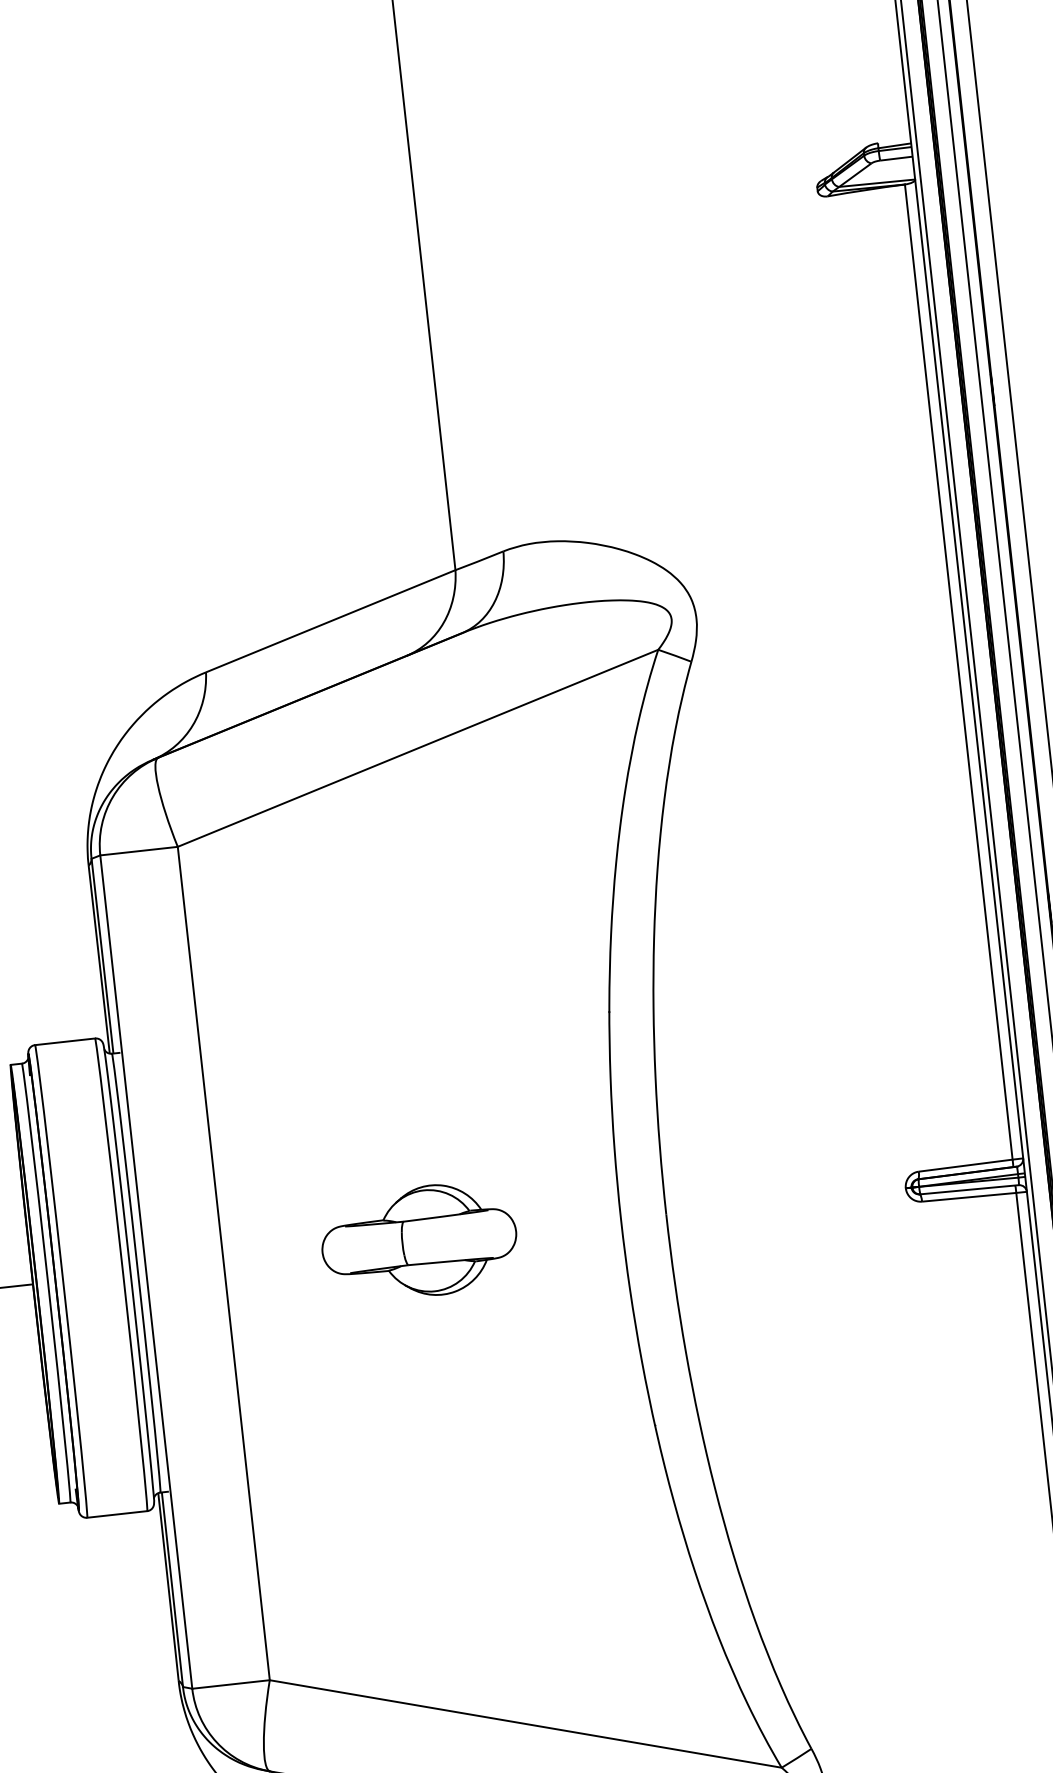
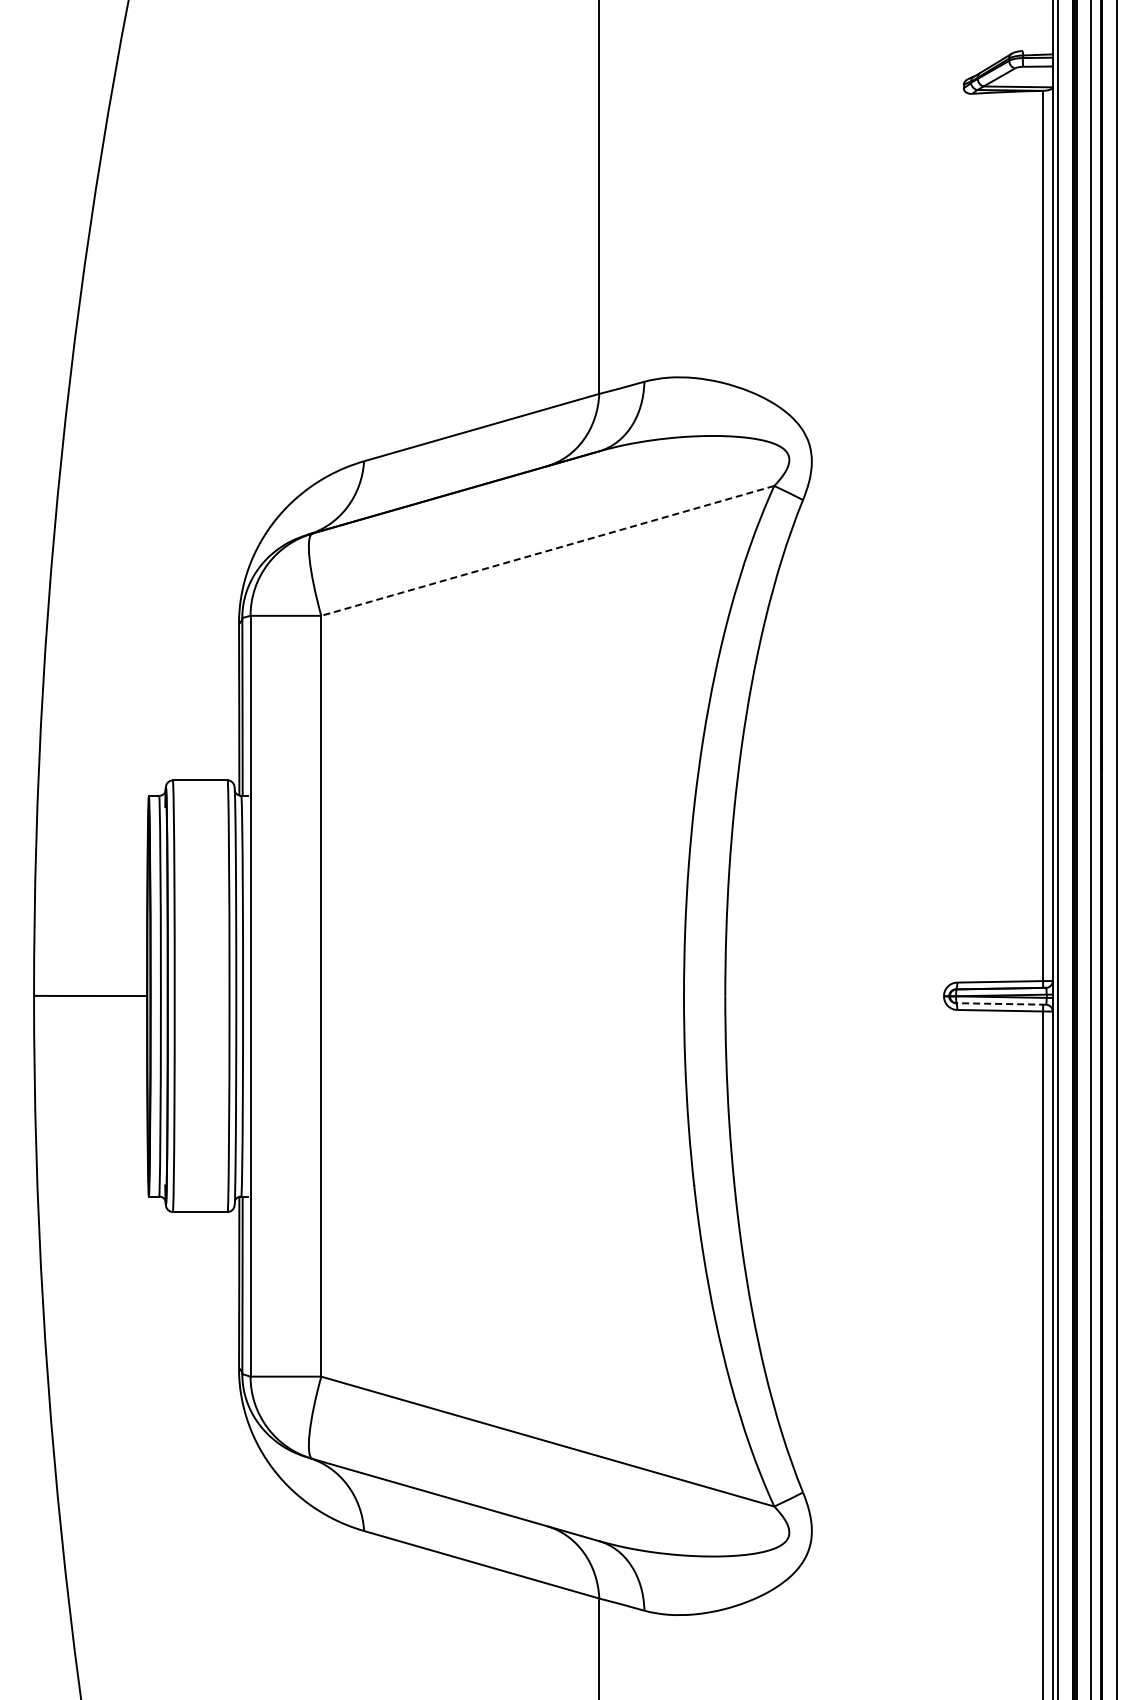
line: (417, 747) -> (547, 550), solid -> dashed
line: (969, 1189) -> (1001, 1003), solid -> dashed
part: (418, 1241) -> (499, 995), removed

